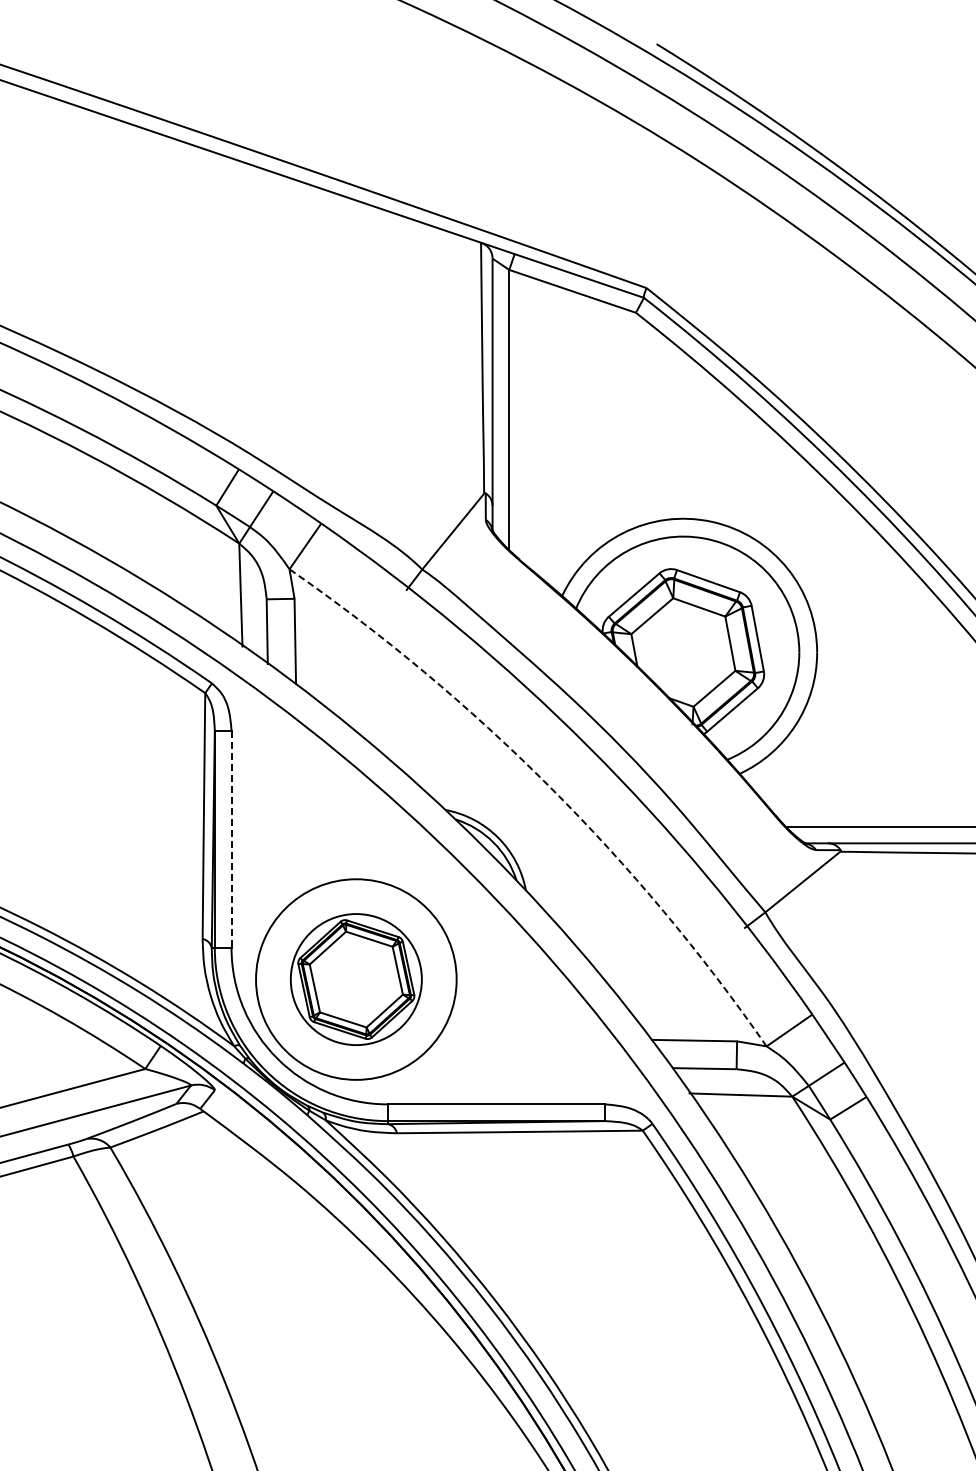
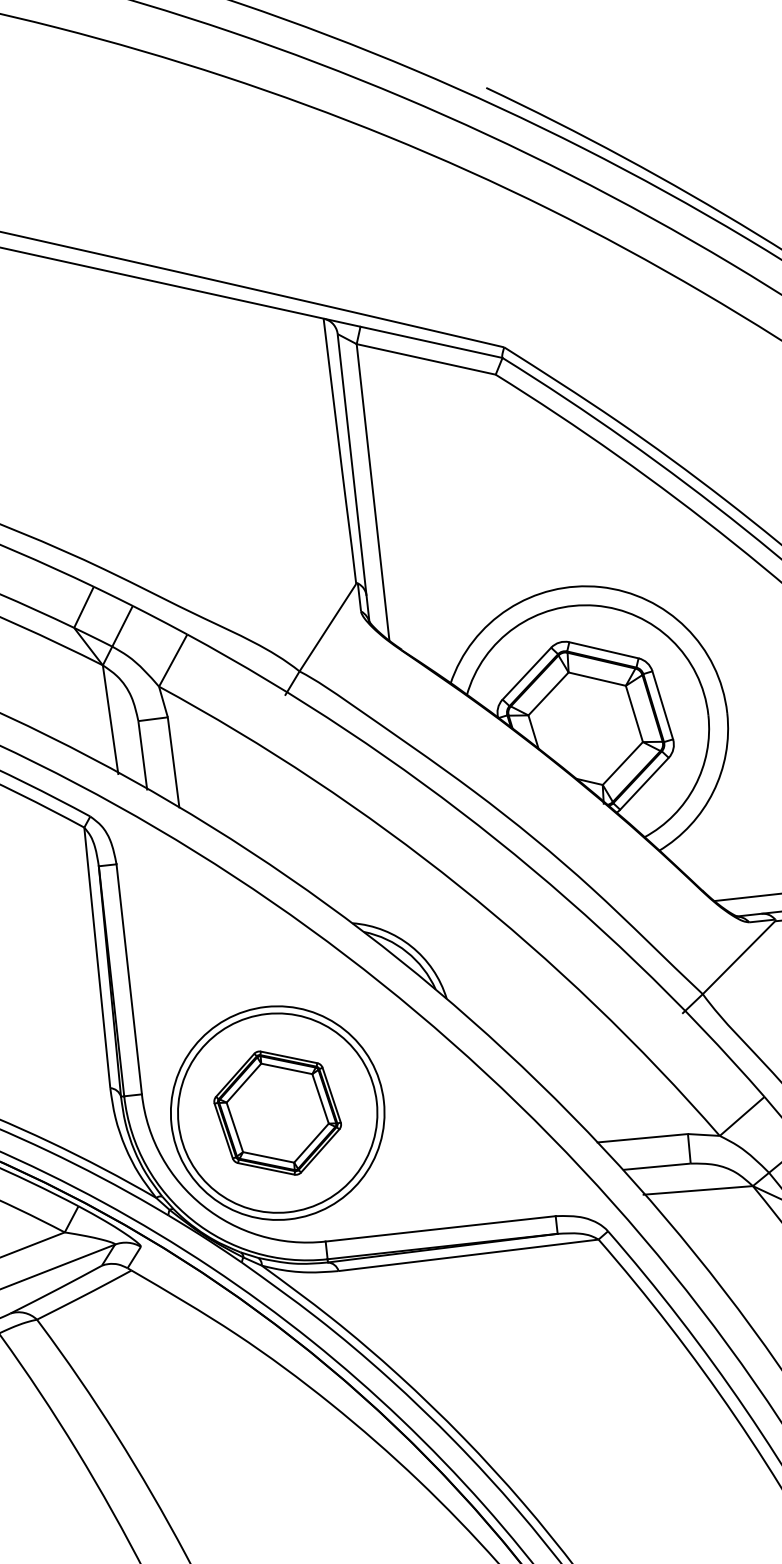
arc: (549, 786) -> (459, 886), dashed -> solid
line: (231, 839) -> (129, 979), dashed -> solid
circle: (355, 979) -> (276, 1113), size x1.43

